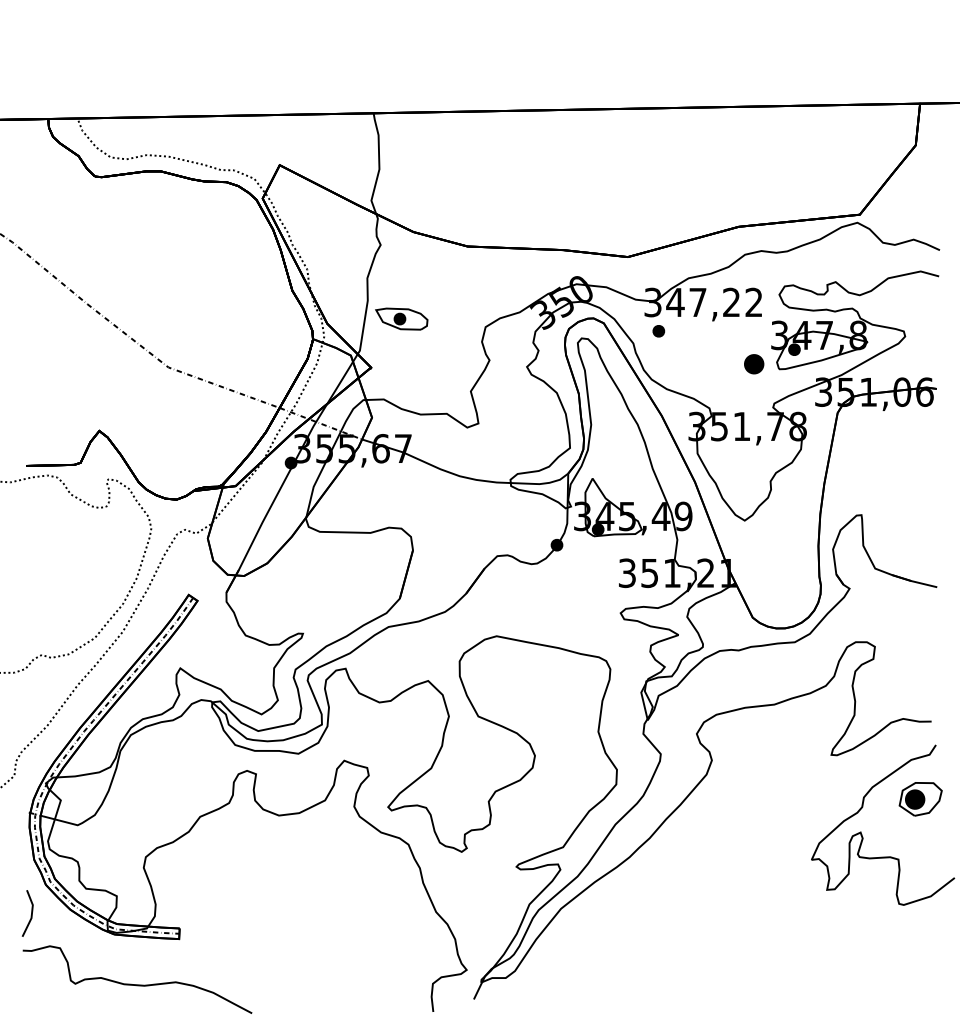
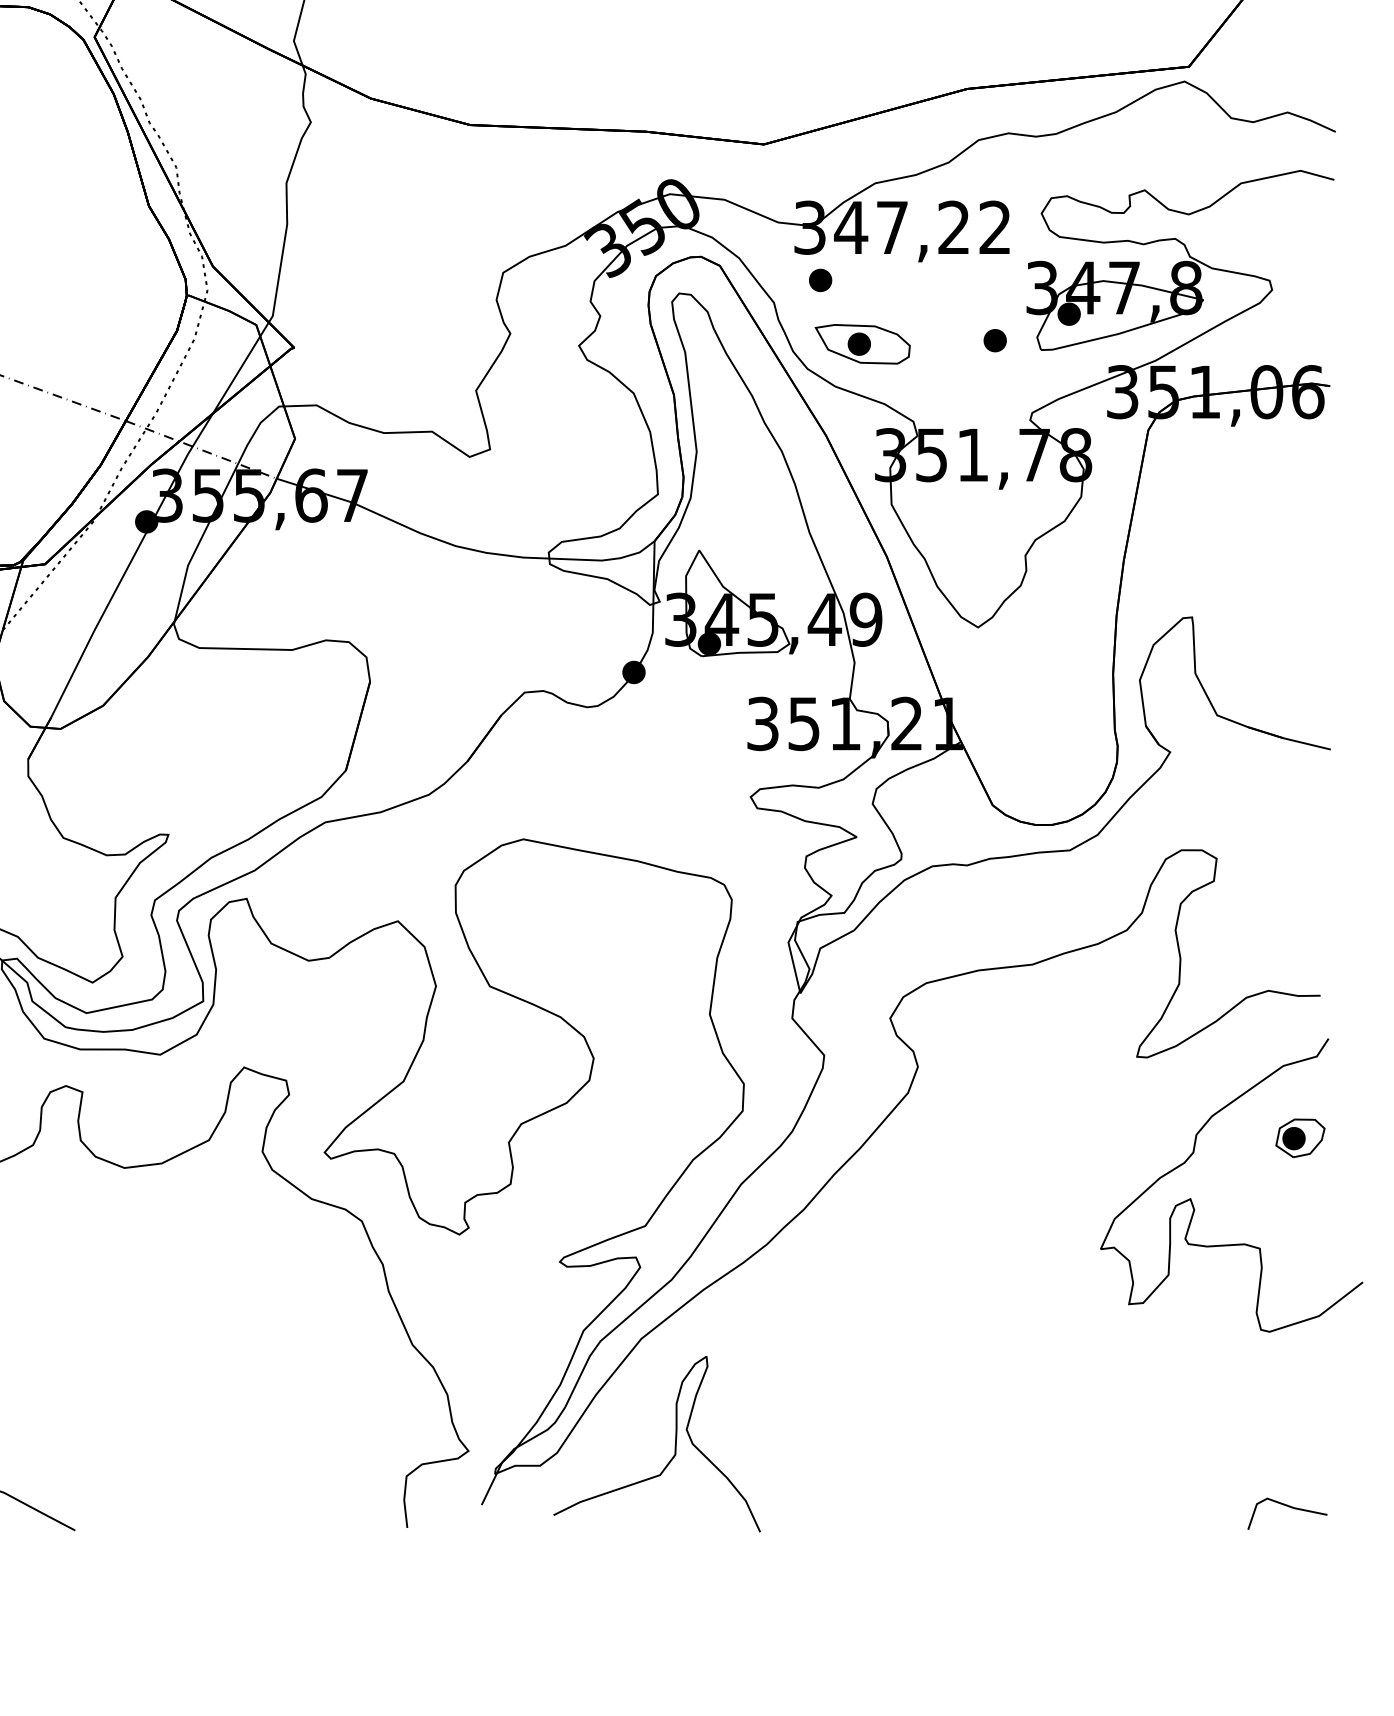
part: (401, 318) -> (862, 343), moved
part: (753, 363) -> (994, 339), size x0.62
part: (920, 799) -> (1300, 1138), size x0.62
curve: (578, 967) -> (673, 1446), added
line: (914, 1001) -> (1289, 1508), added

